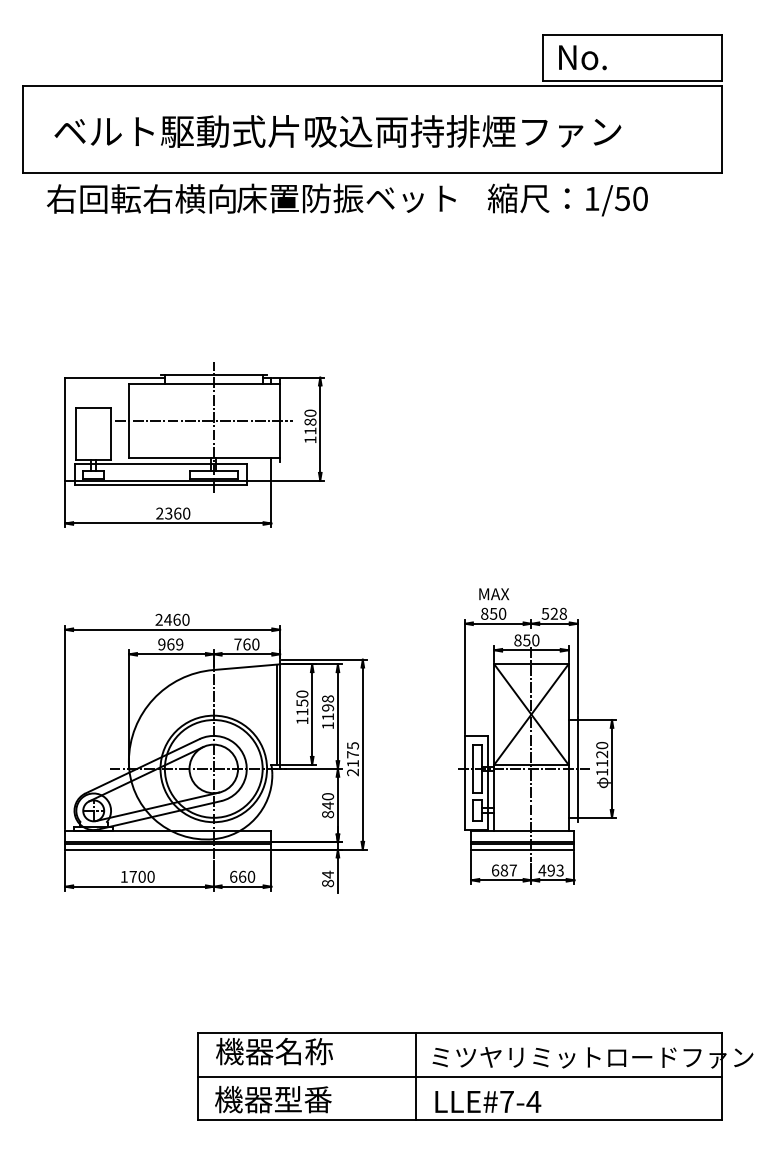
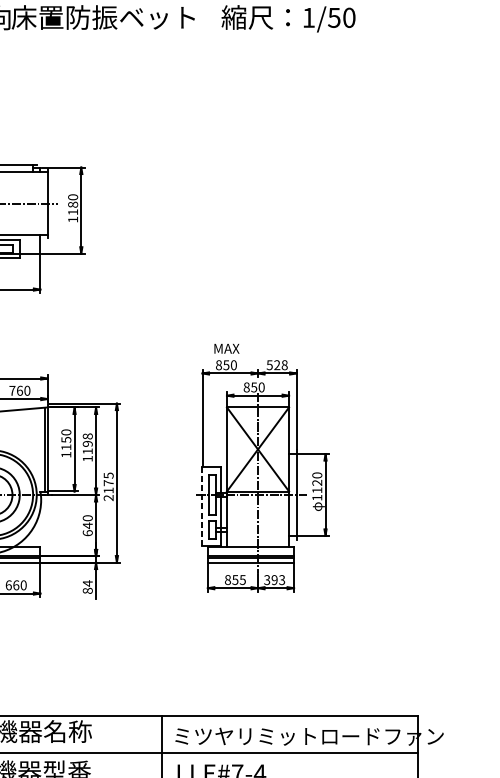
line: (465, 782) -> (202, 506), solid -> dashed
text: (327, 814) -> (87, 533), 840 -> 640
text: (503, 870) -> (234, 580), 687 -> 855
text: (542, 870) -> (267, 580), 493 -> 393

